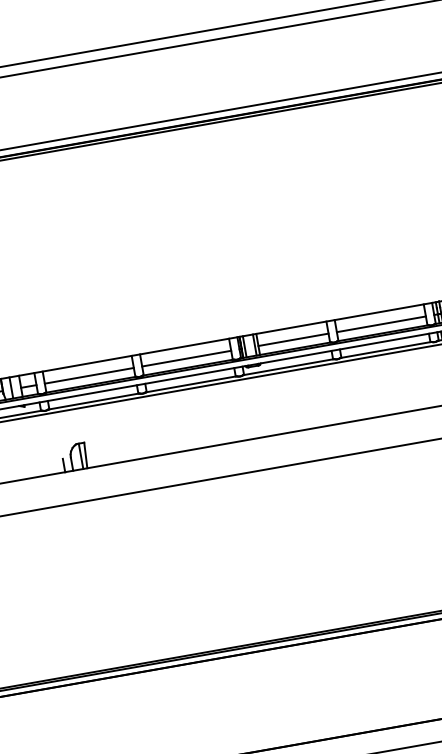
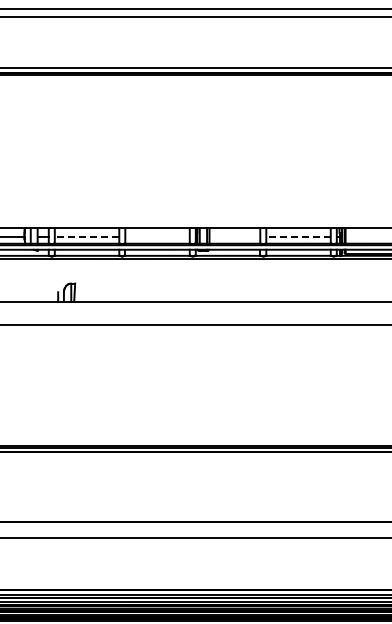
line: (381, 324) -> (298, 237), solid -> dashed
line: (293, 340) -> (234, 237), removed
line: (186, 359) -> (157, 237), removed
line: (88, 376) -> (86, 237), solid -> dashed

